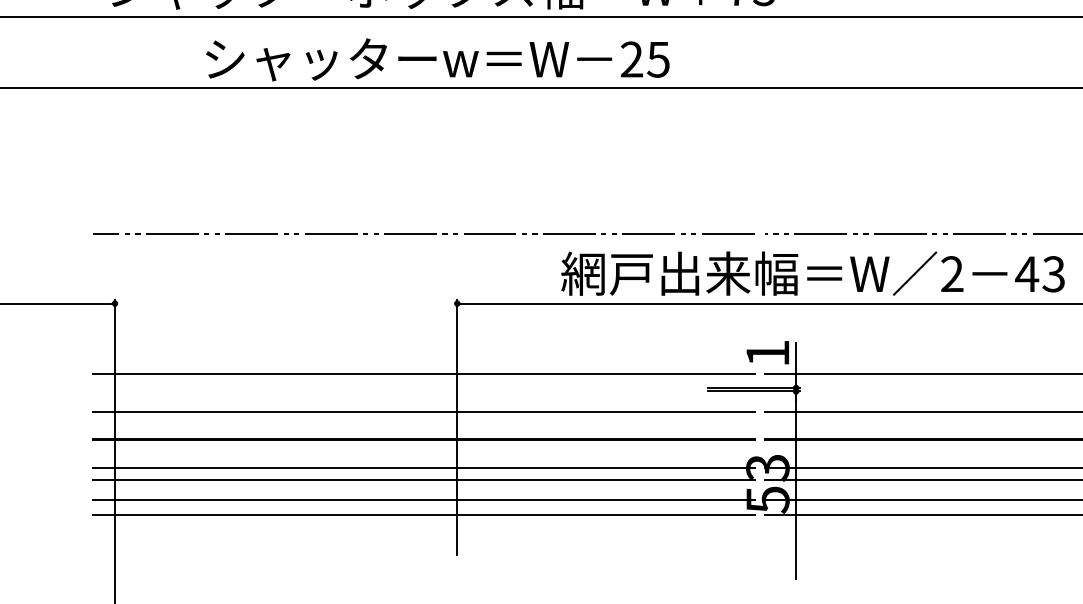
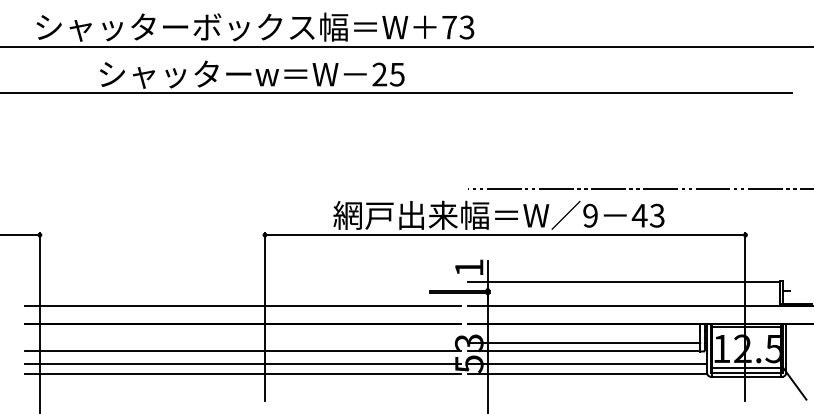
line: (423, 234) -> (242, 189), removed
text: (952, 273) -> (590, 215), 2 -> 9
line: (423, 374) -> (242, 281), removed
line: (423, 466) -> (242, 342), removed

